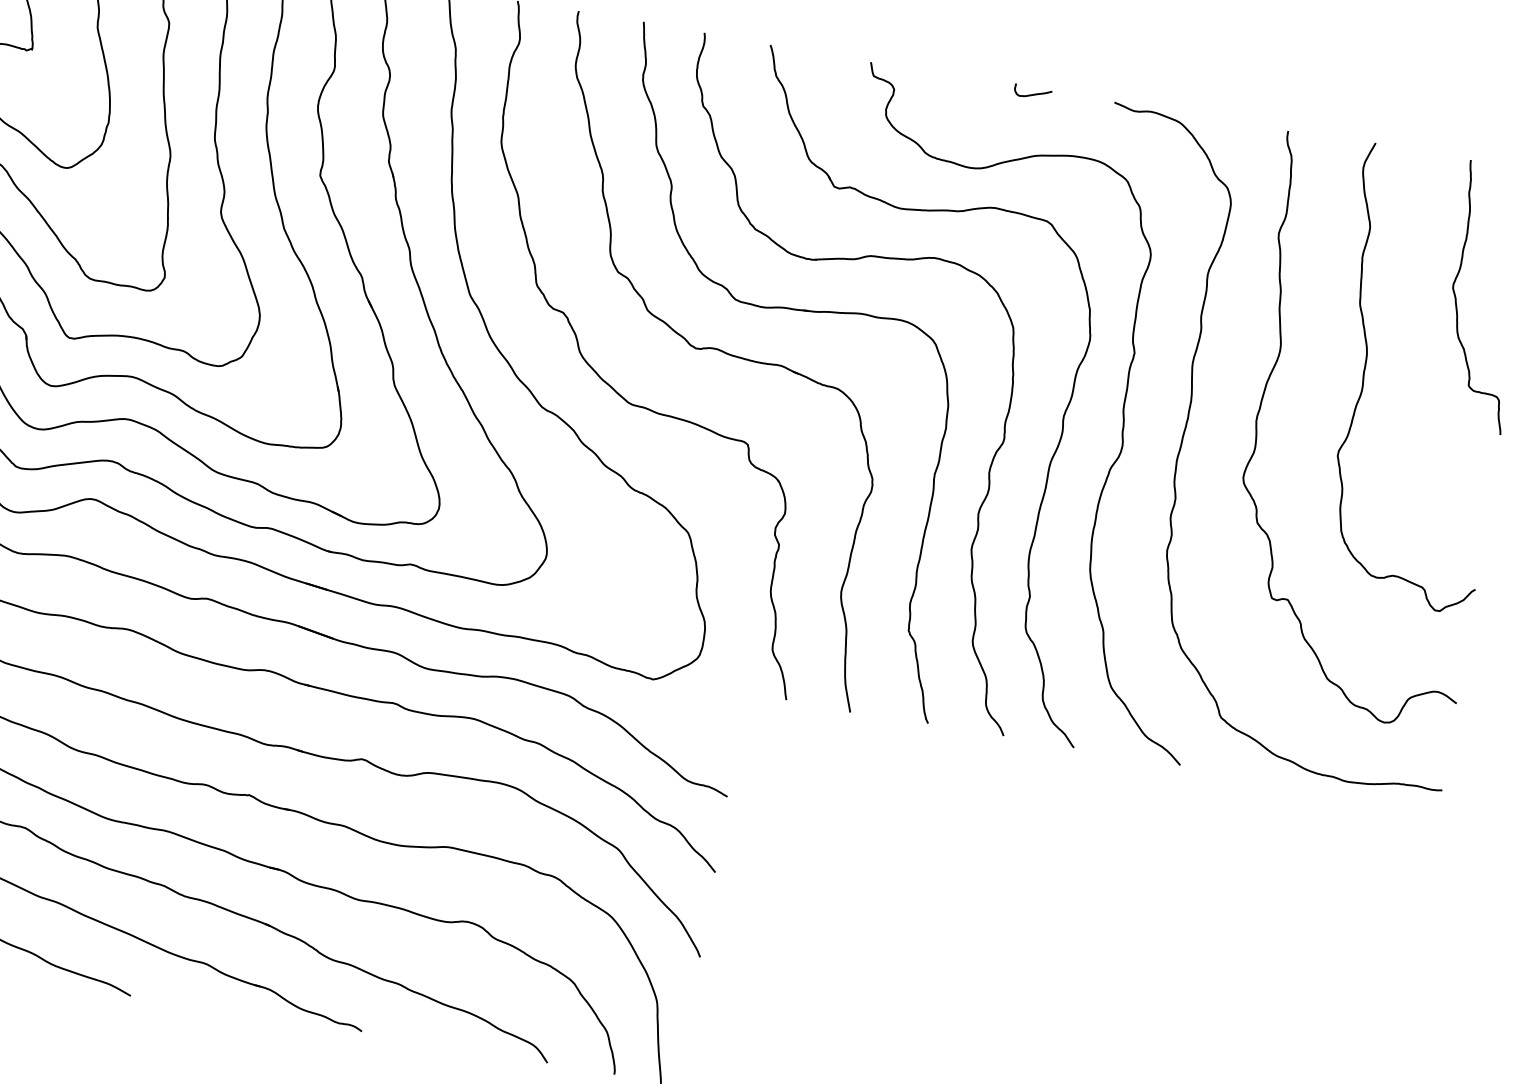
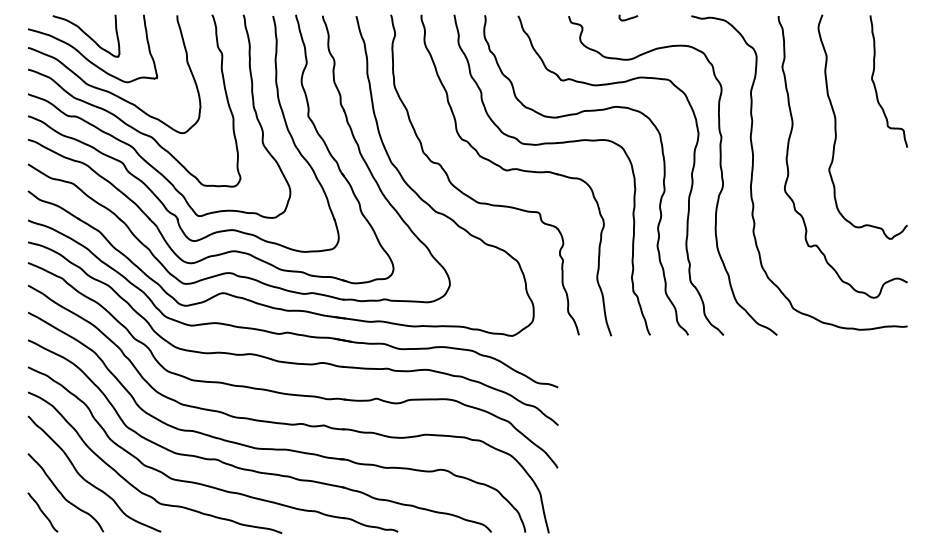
curve: (1034, 92) -> (629, 17), moved

